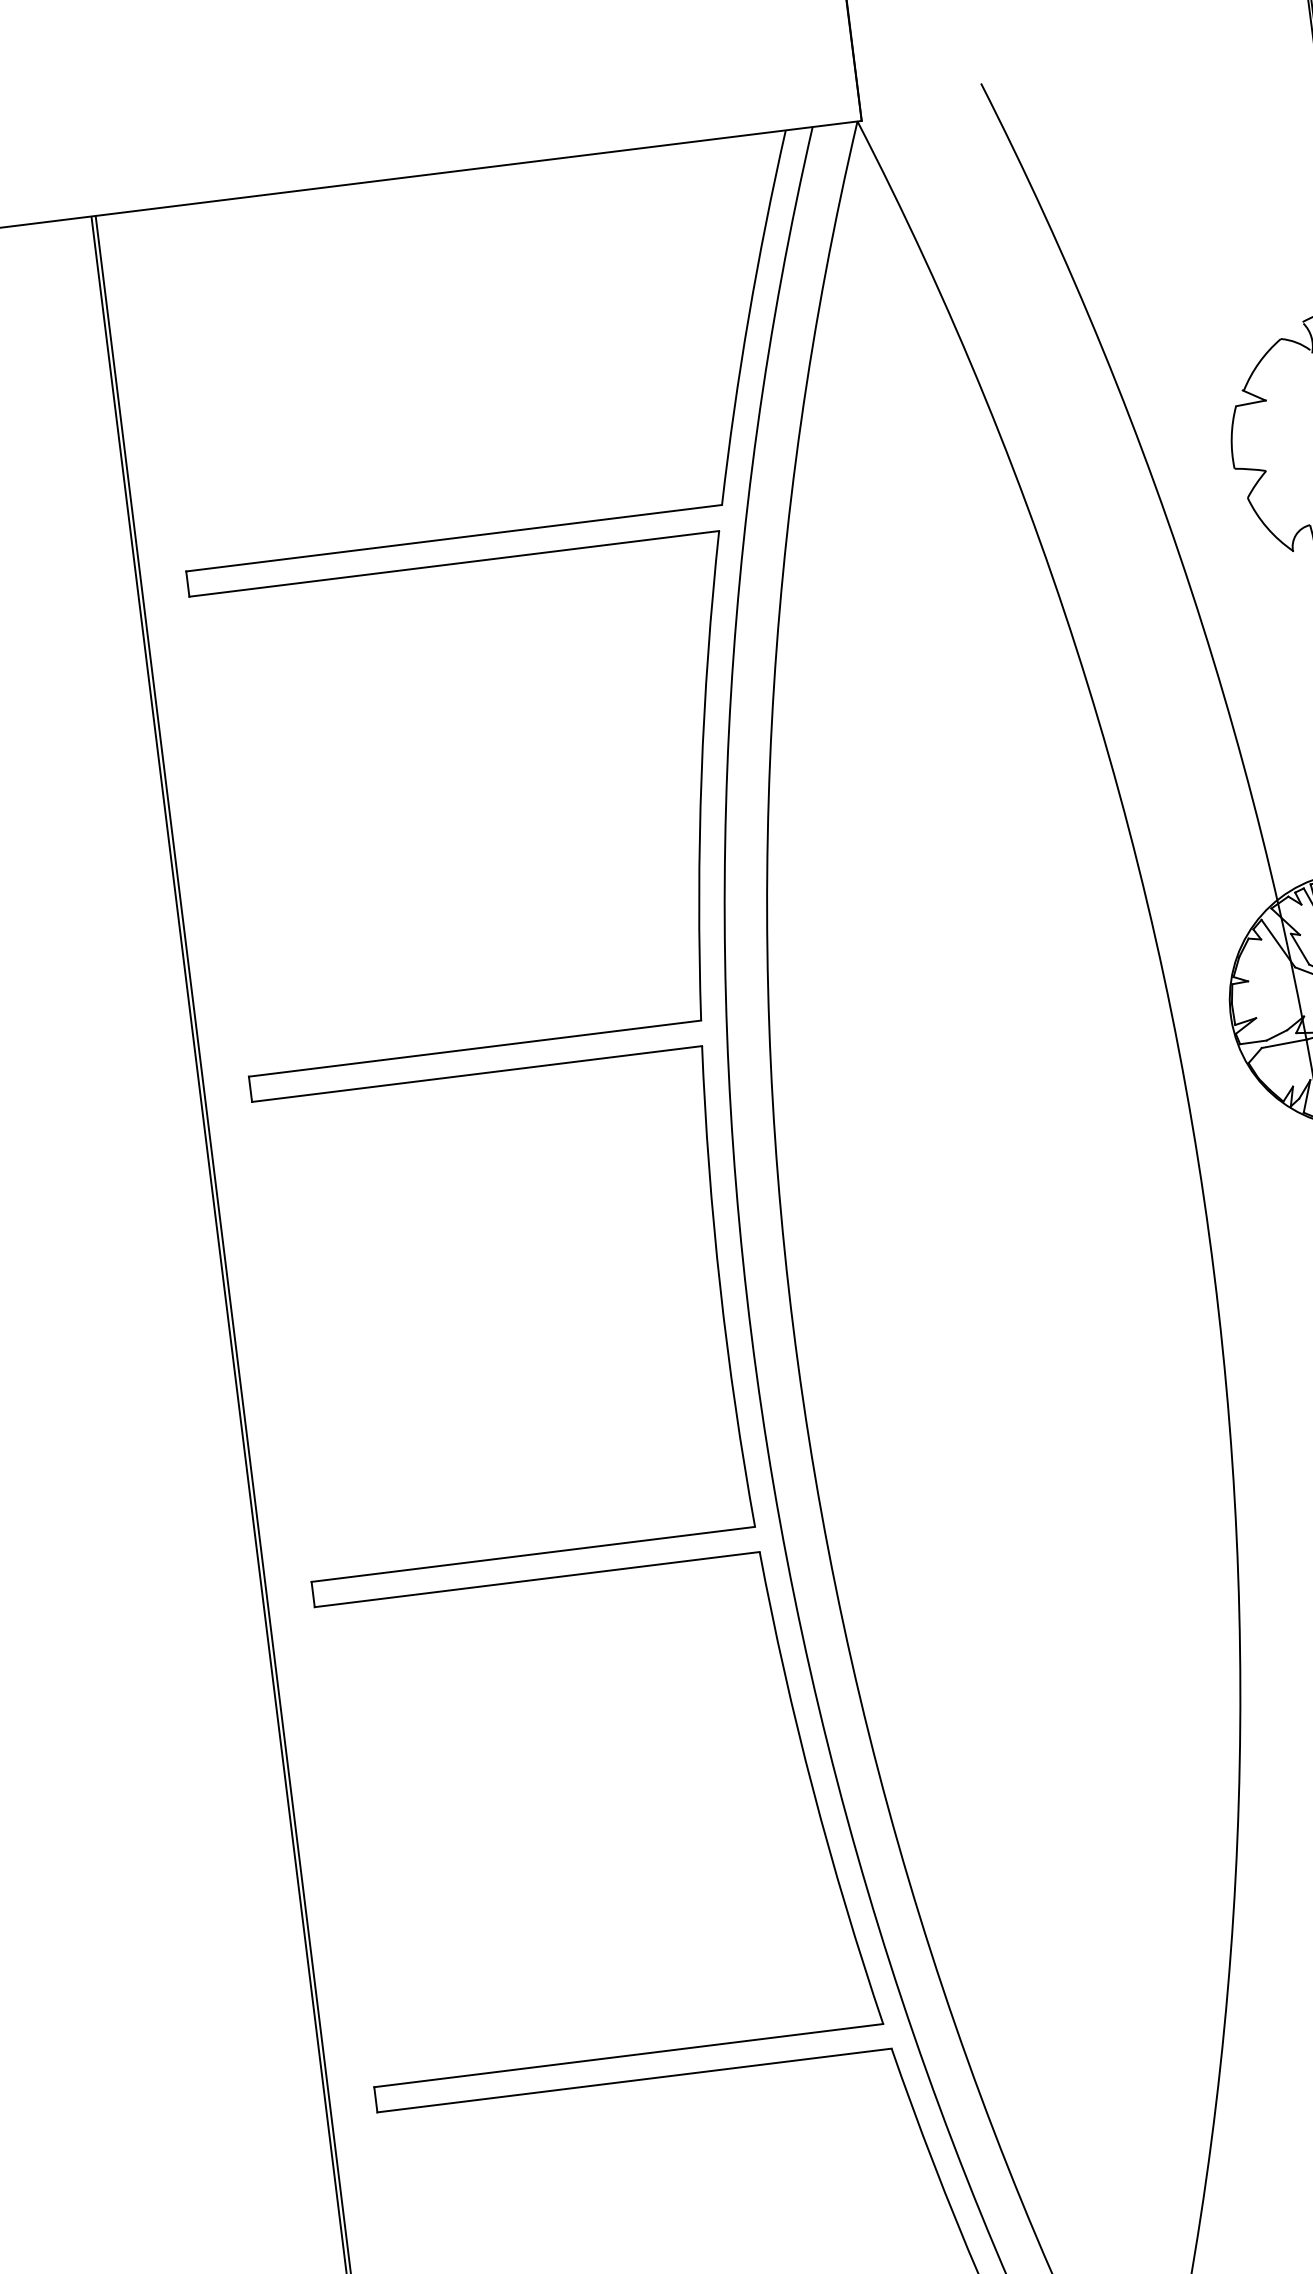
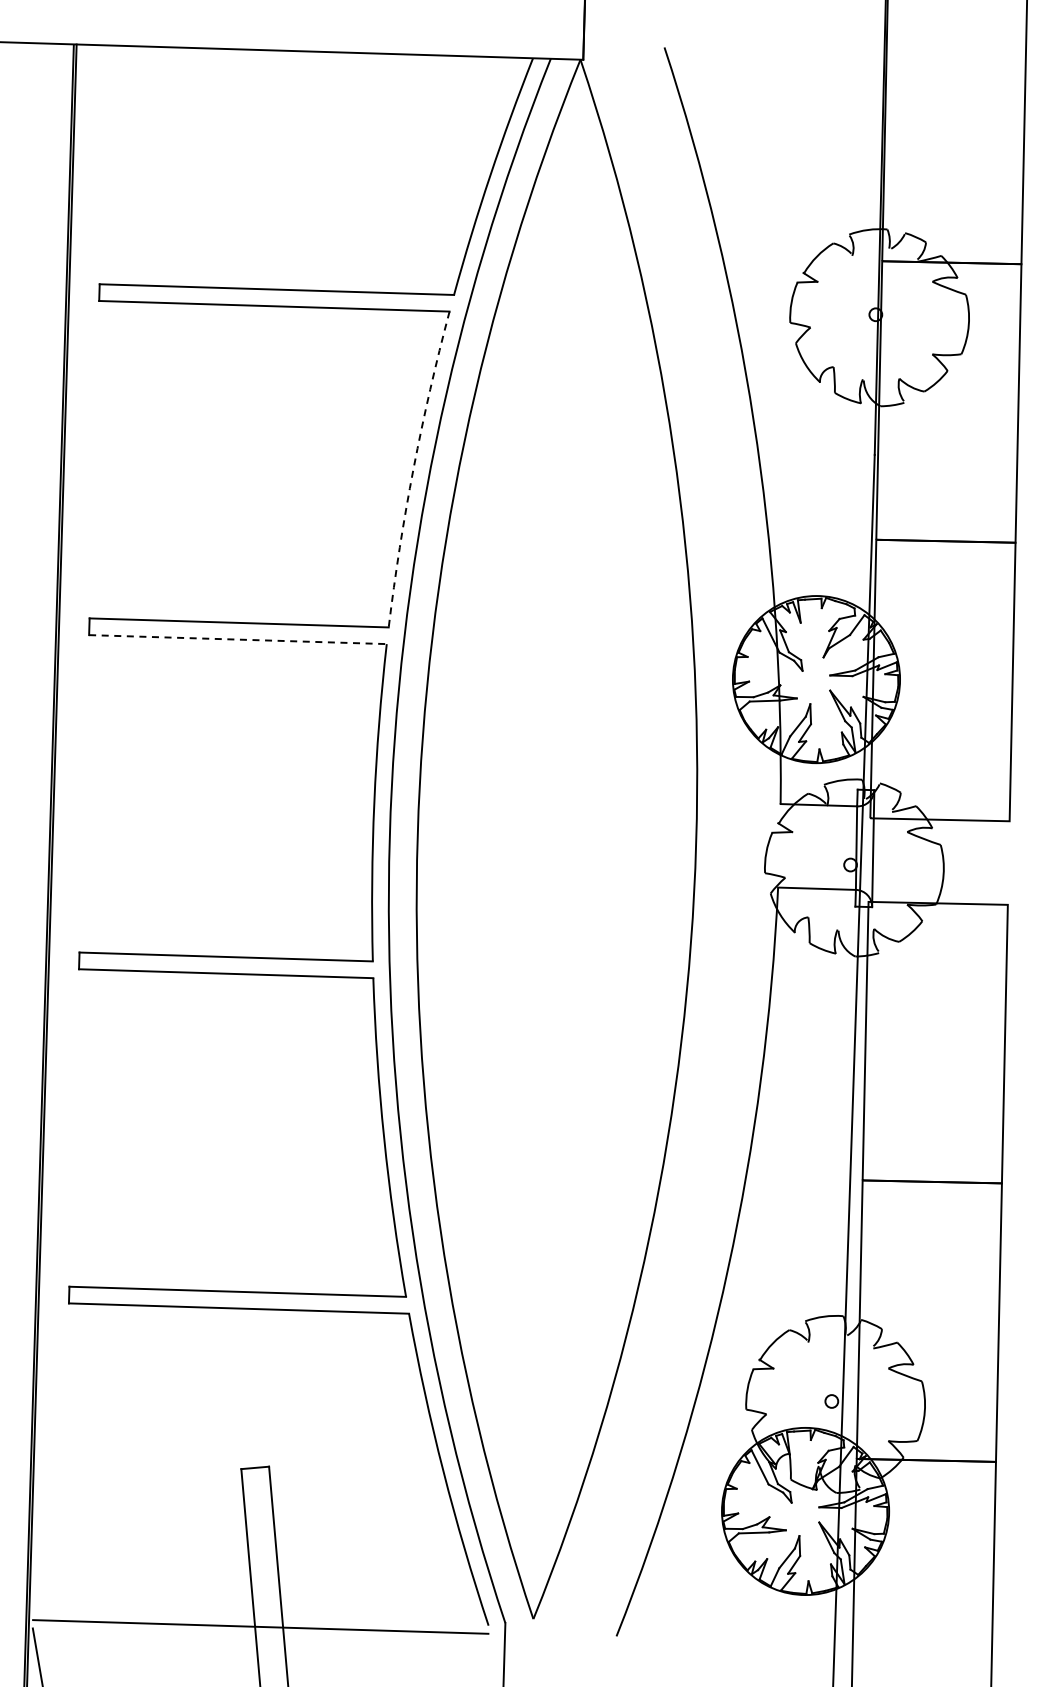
arc: (701, 775) -> (413, 468), solid -> dashed
line: (476, 1073) -> (237, 639), solid -> dashed

